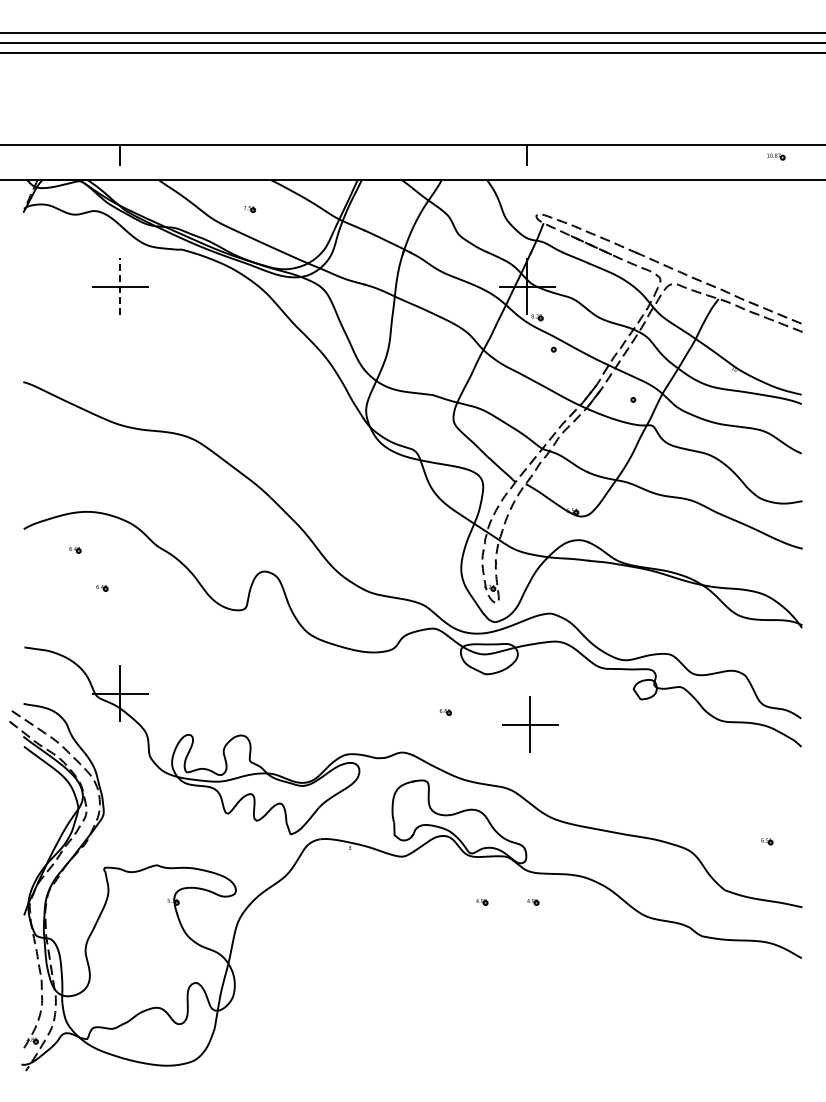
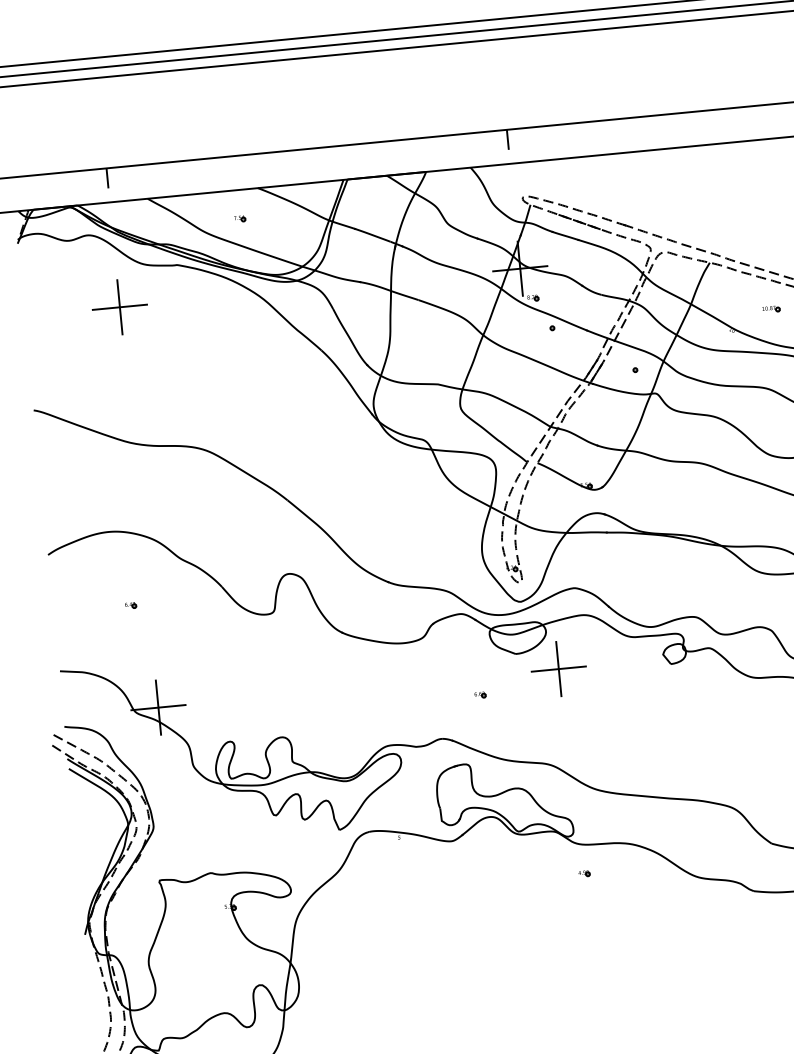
part: (776, 156) -> (771, 308), moved
line: (120, 286) -> (120, 307), dashed -> solid
part: (75, 550) -> (100, 571), removed
part: (530, 724) -> (559, 668), moved
part: (482, 902) -> (534, 878), removed

